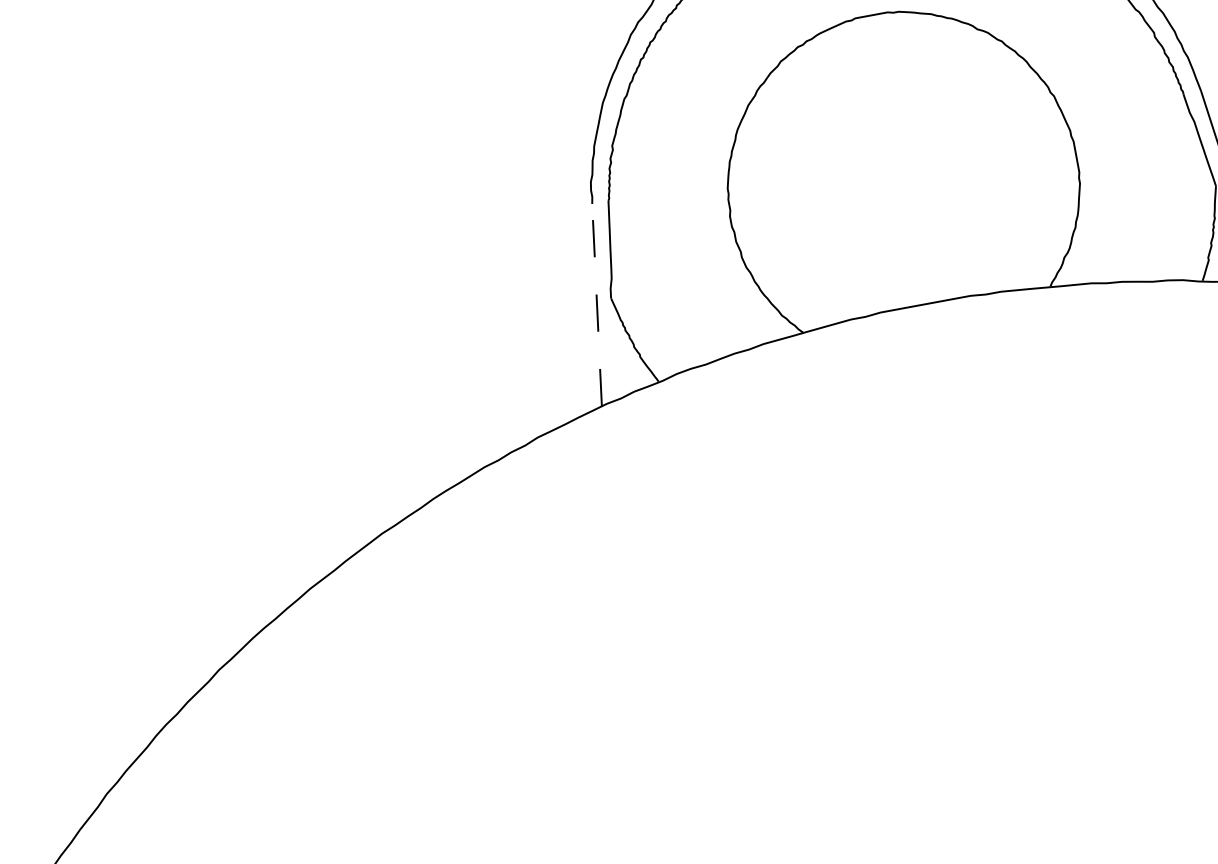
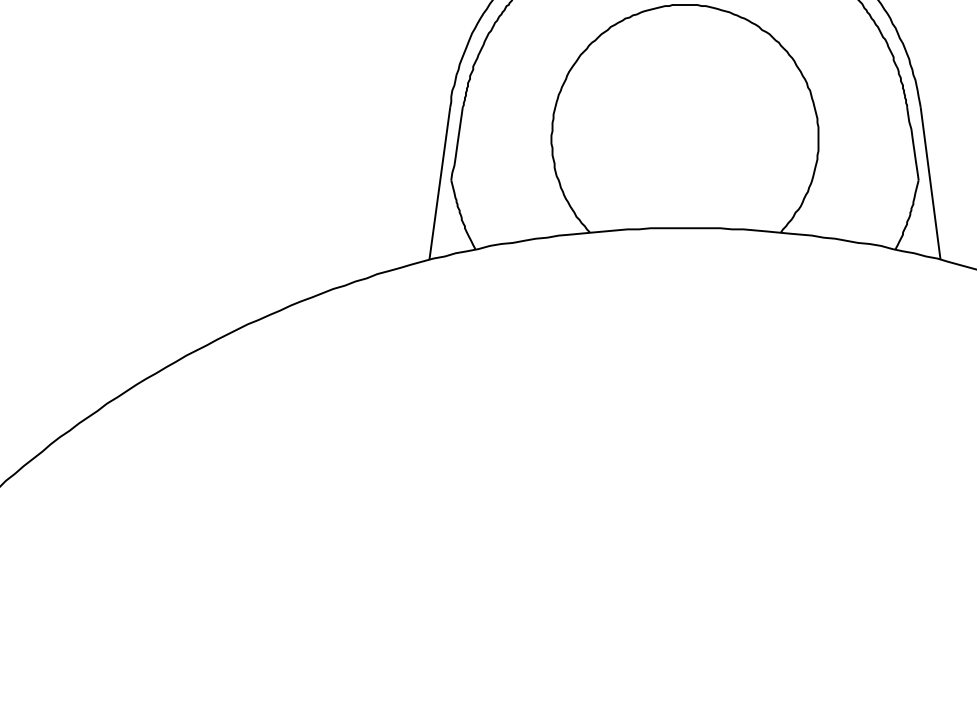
line: (596, 305) -> (439, 183), dashed -> solid

